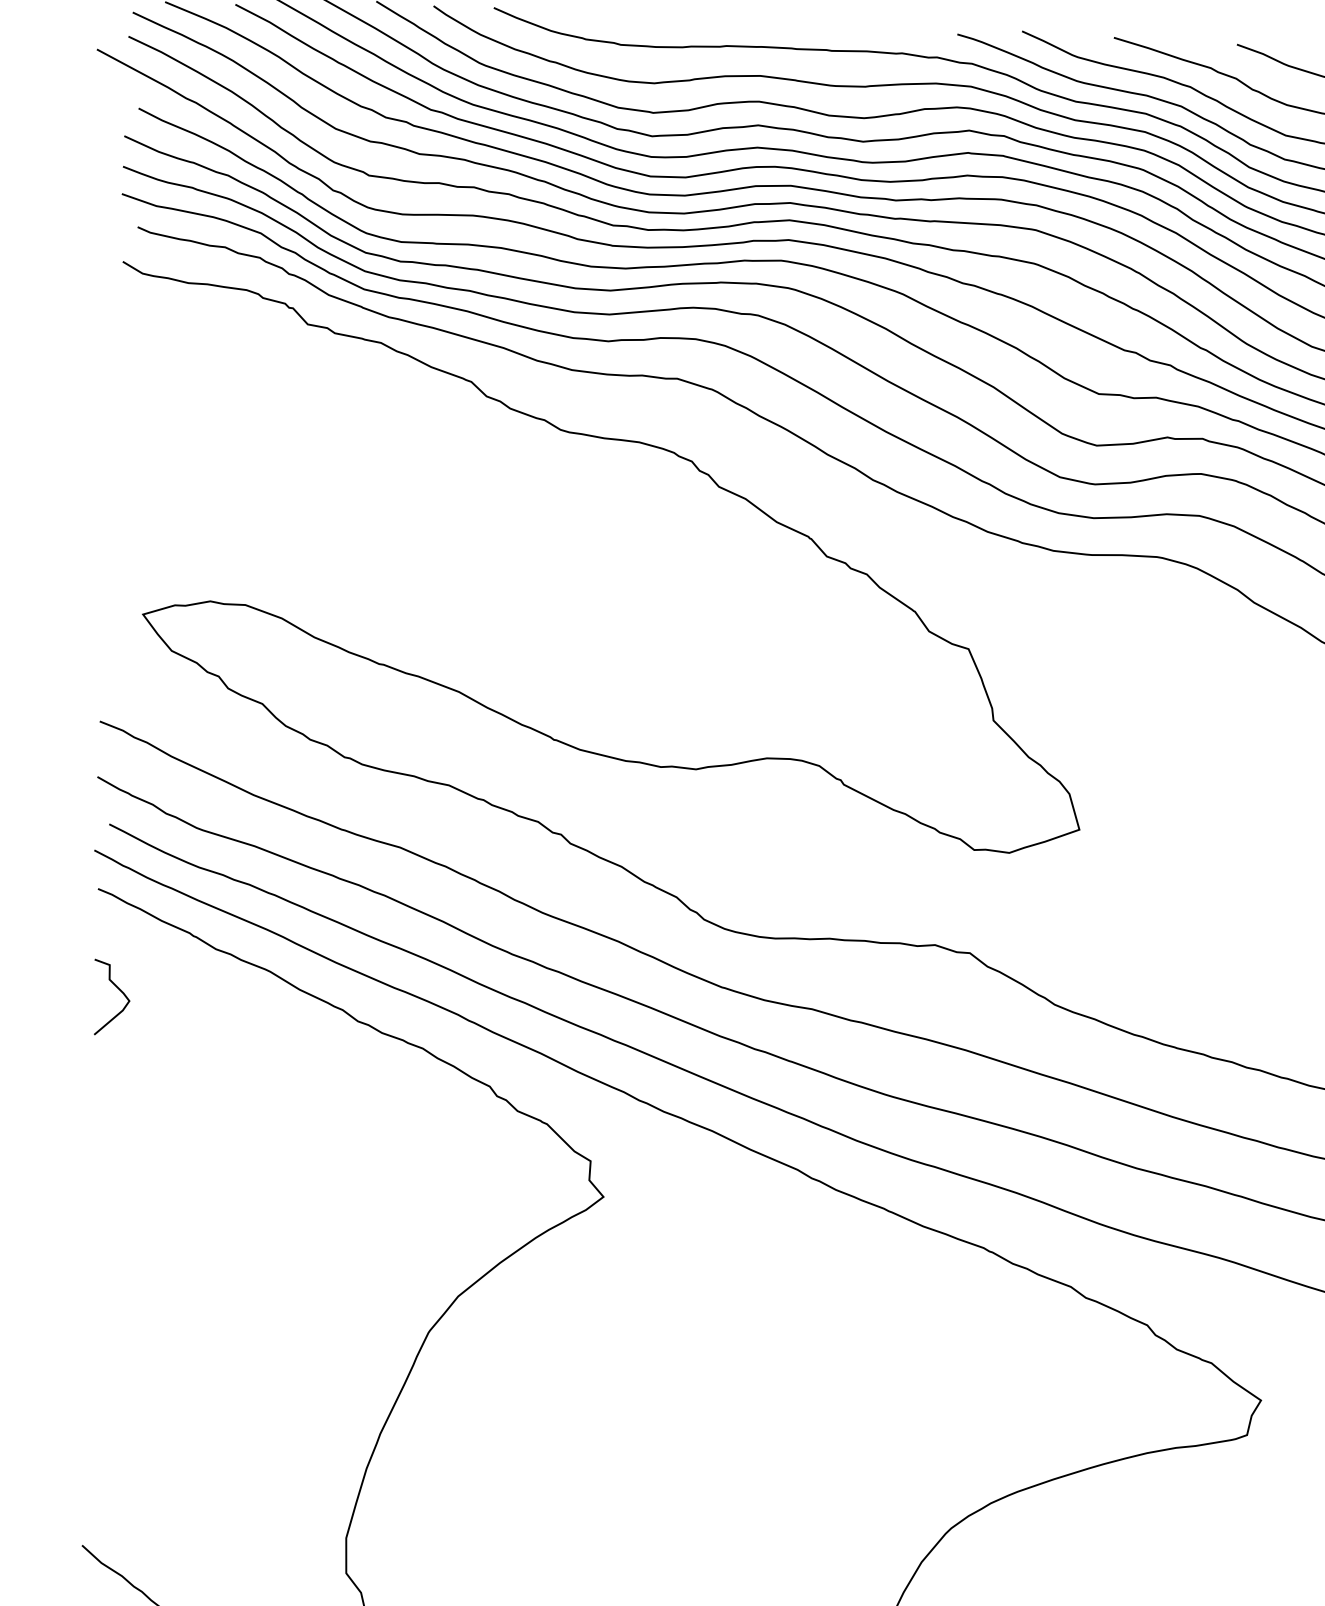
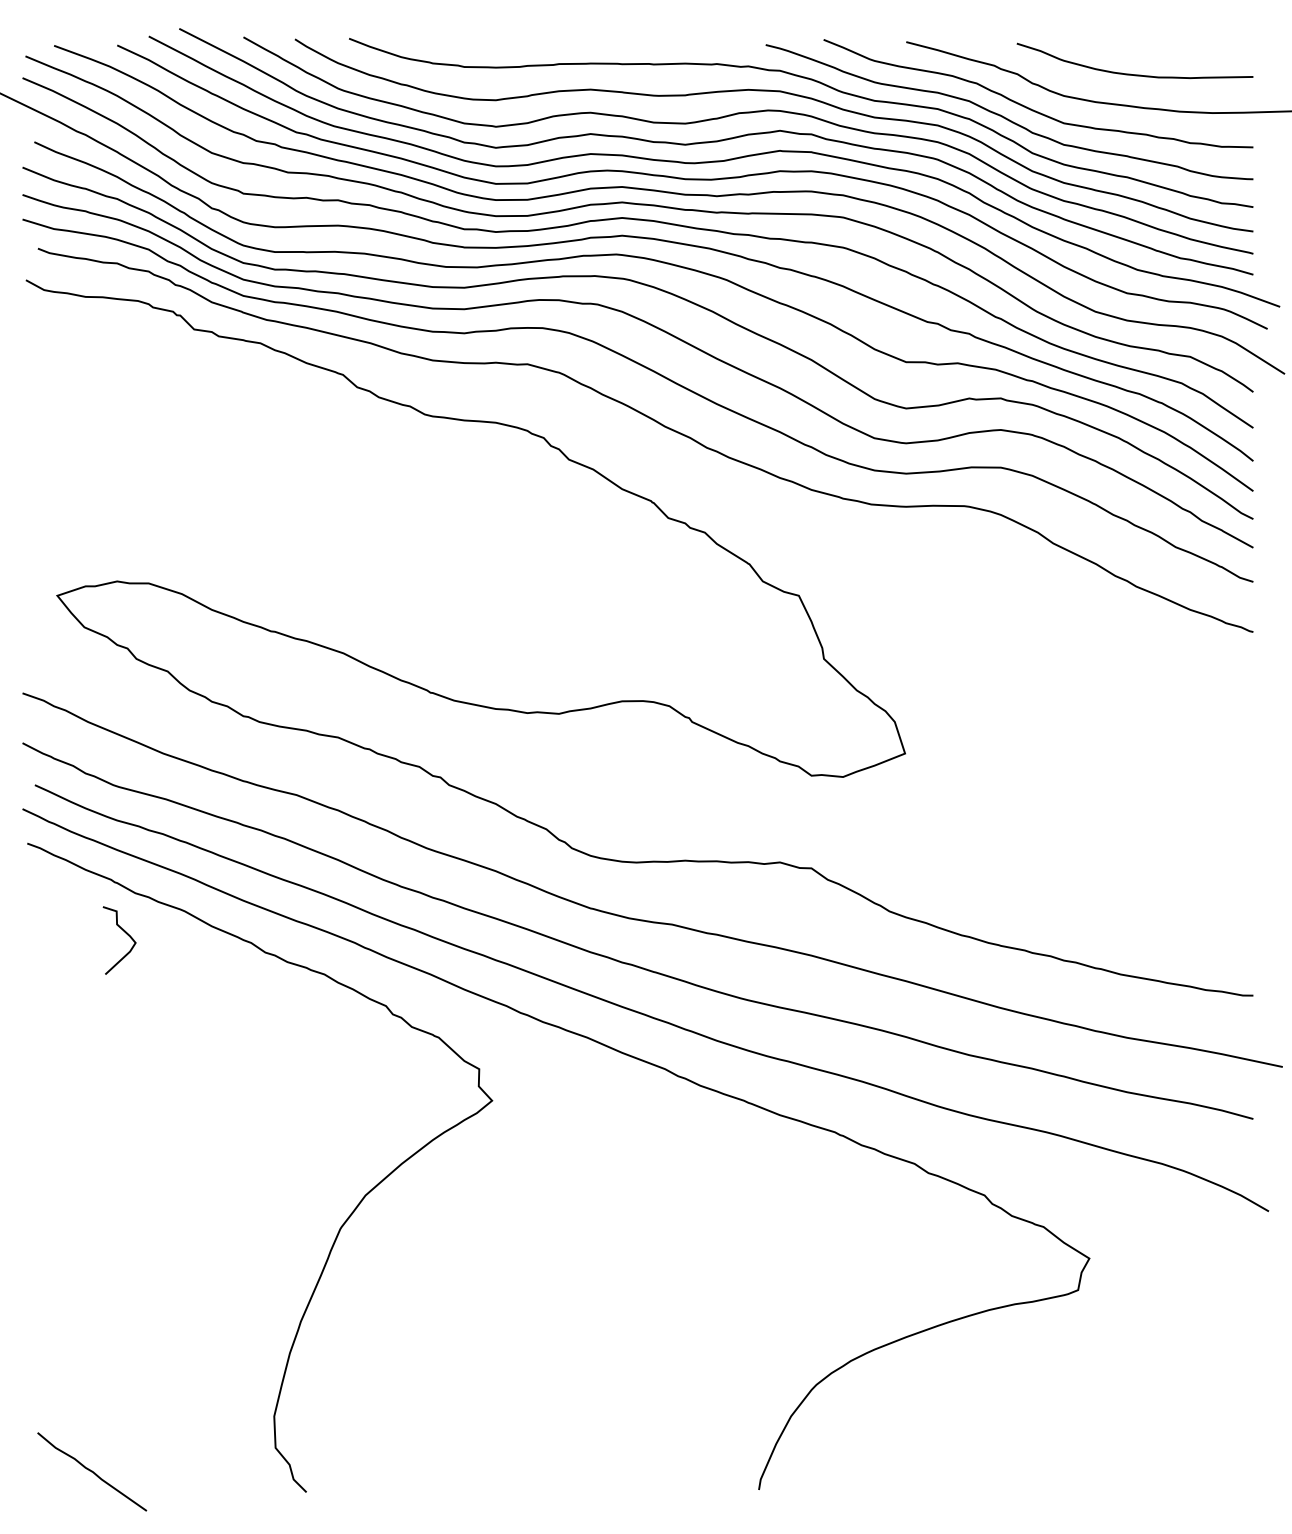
curve: (118, 990) -> (125, 933), moved

